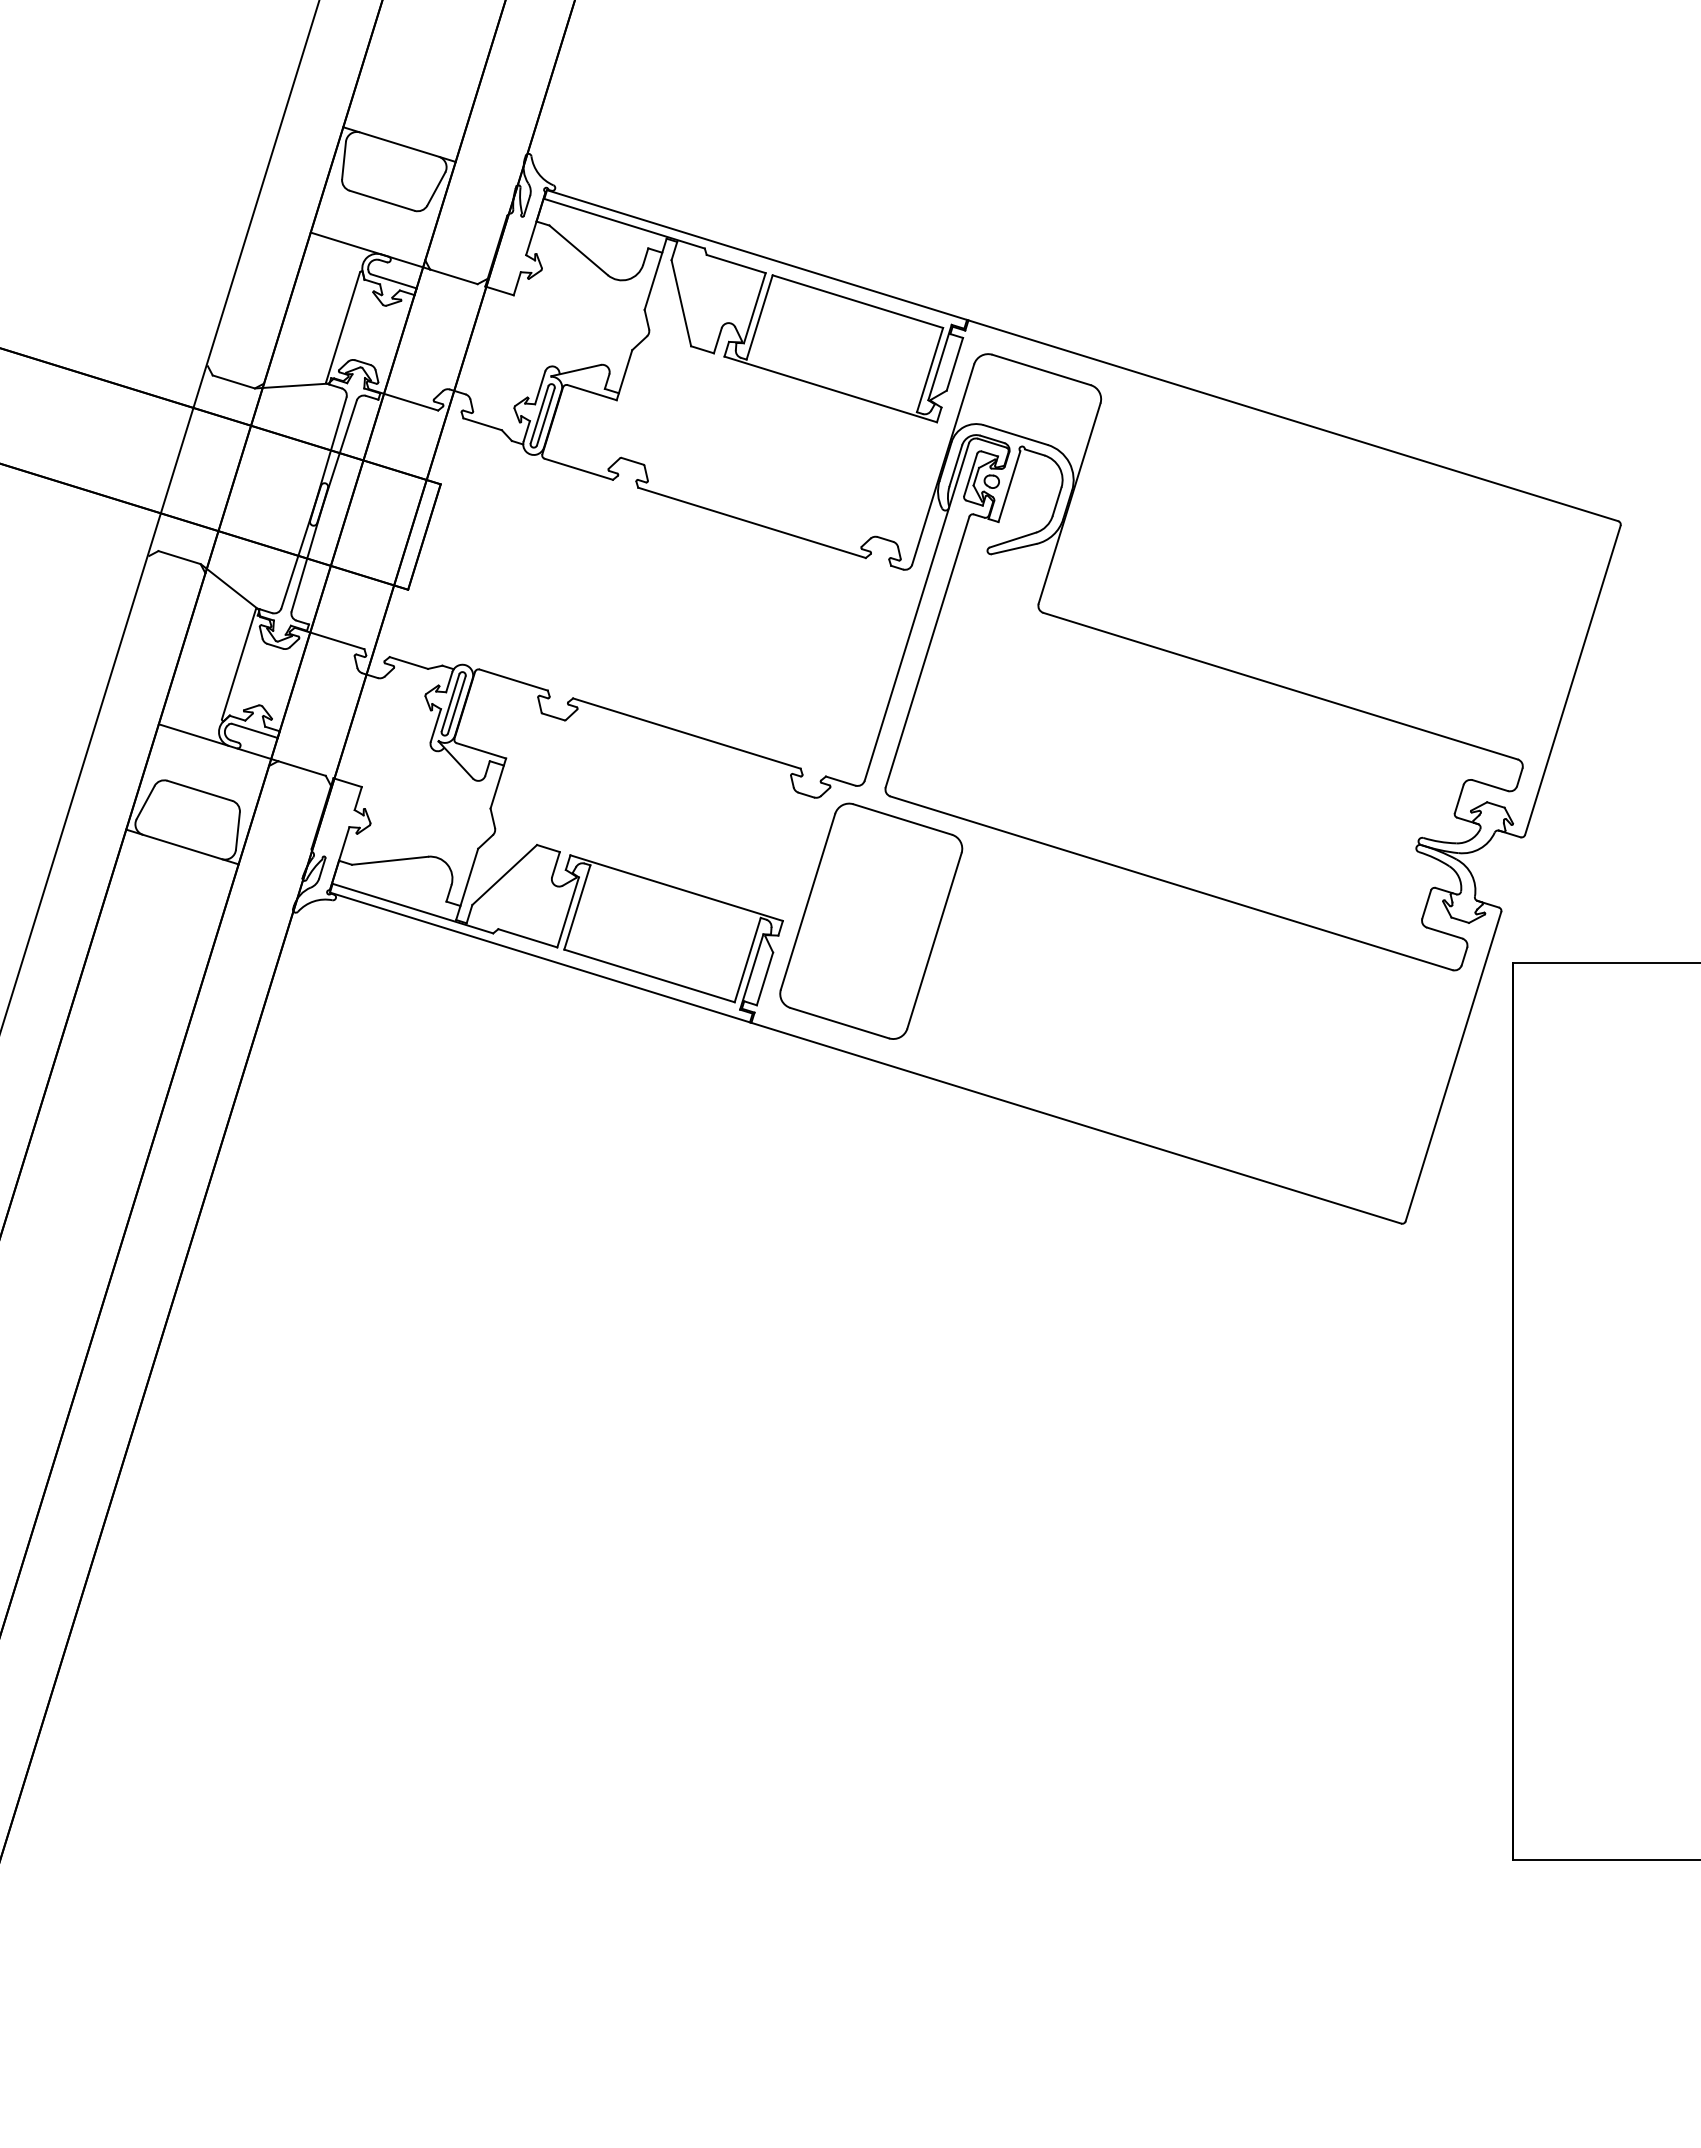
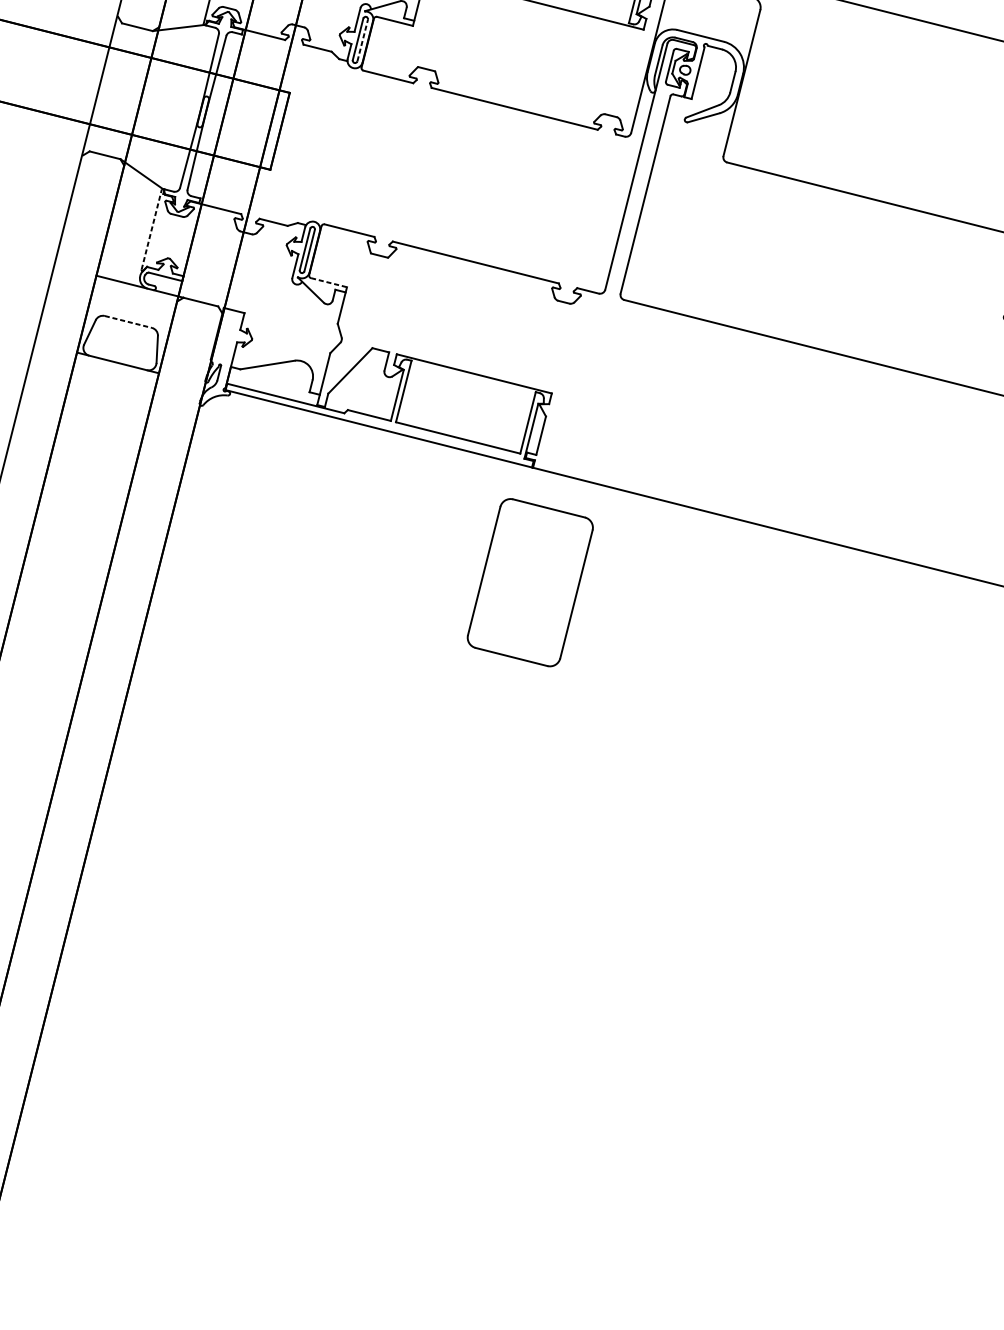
line: (545, 416) -> (362, 40), solid -> dashed
line: (239, 663) -> (152, 229), solid -> dashed
line: (481, 750) -> (329, 282), solid -> dashed
line: (199, 790) -> (128, 321), solid -> dashed
part: (871, 920) -> (530, 582), moved

